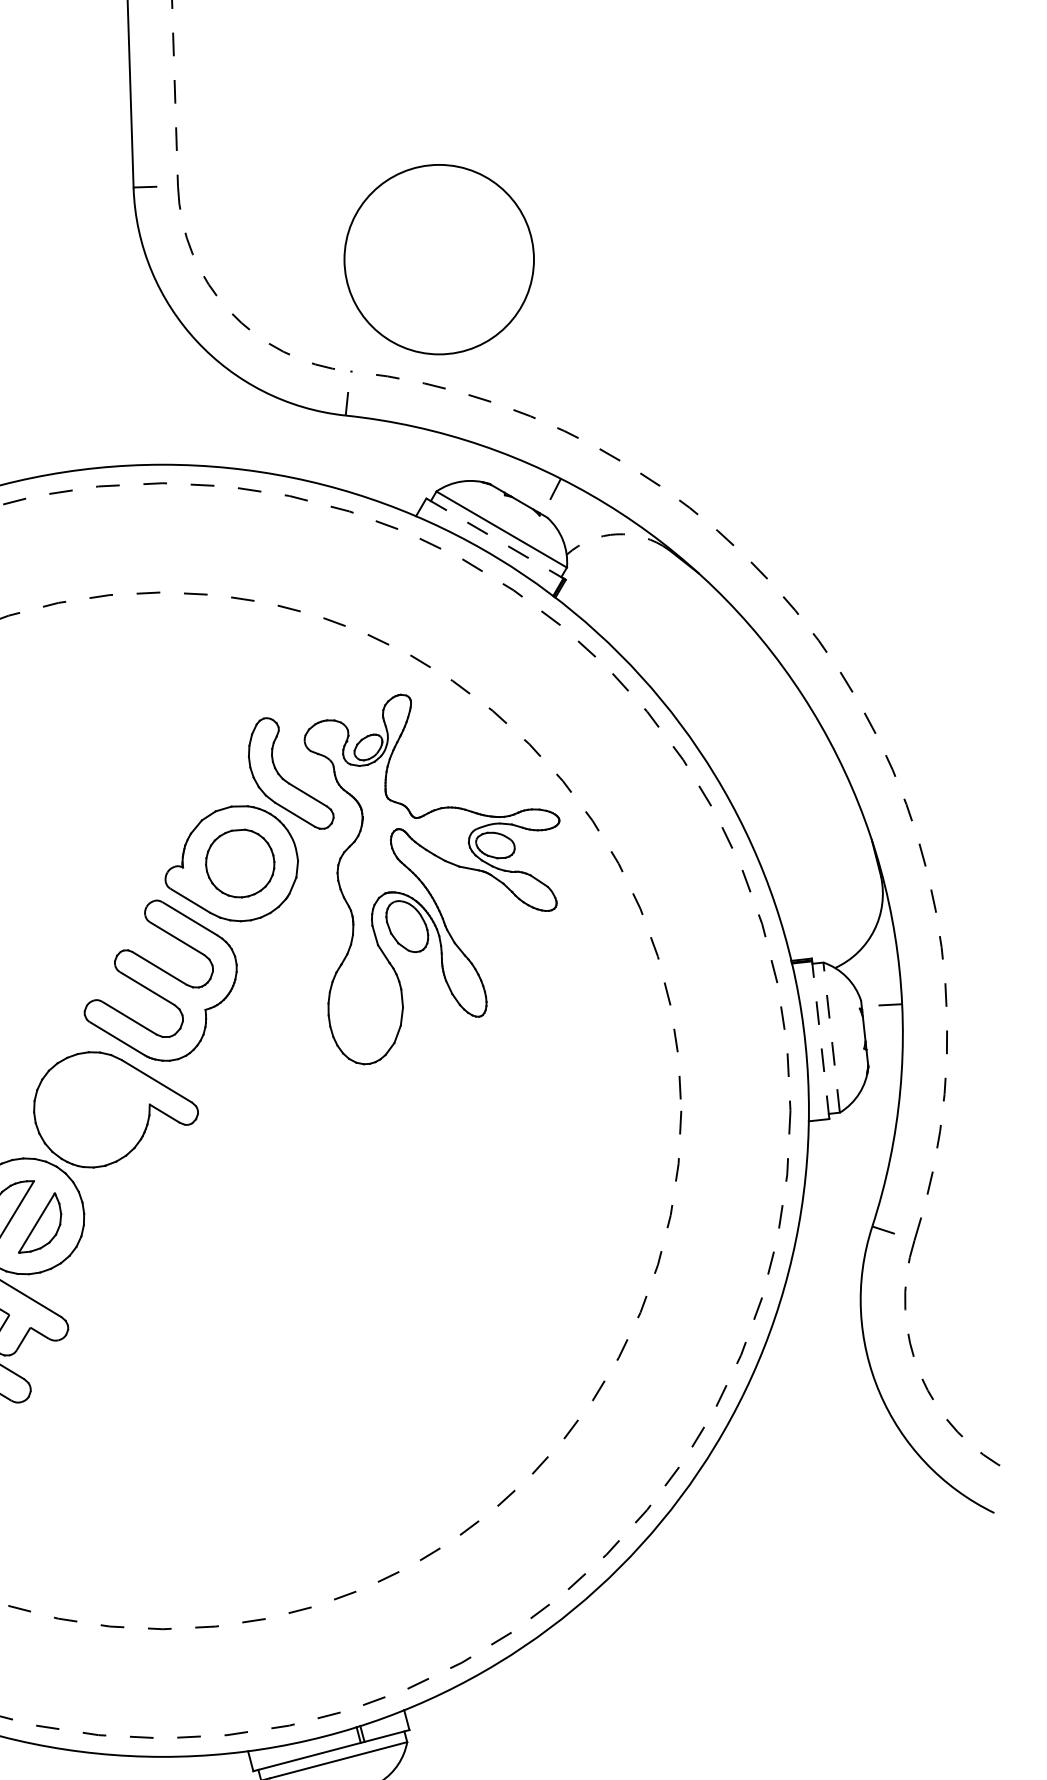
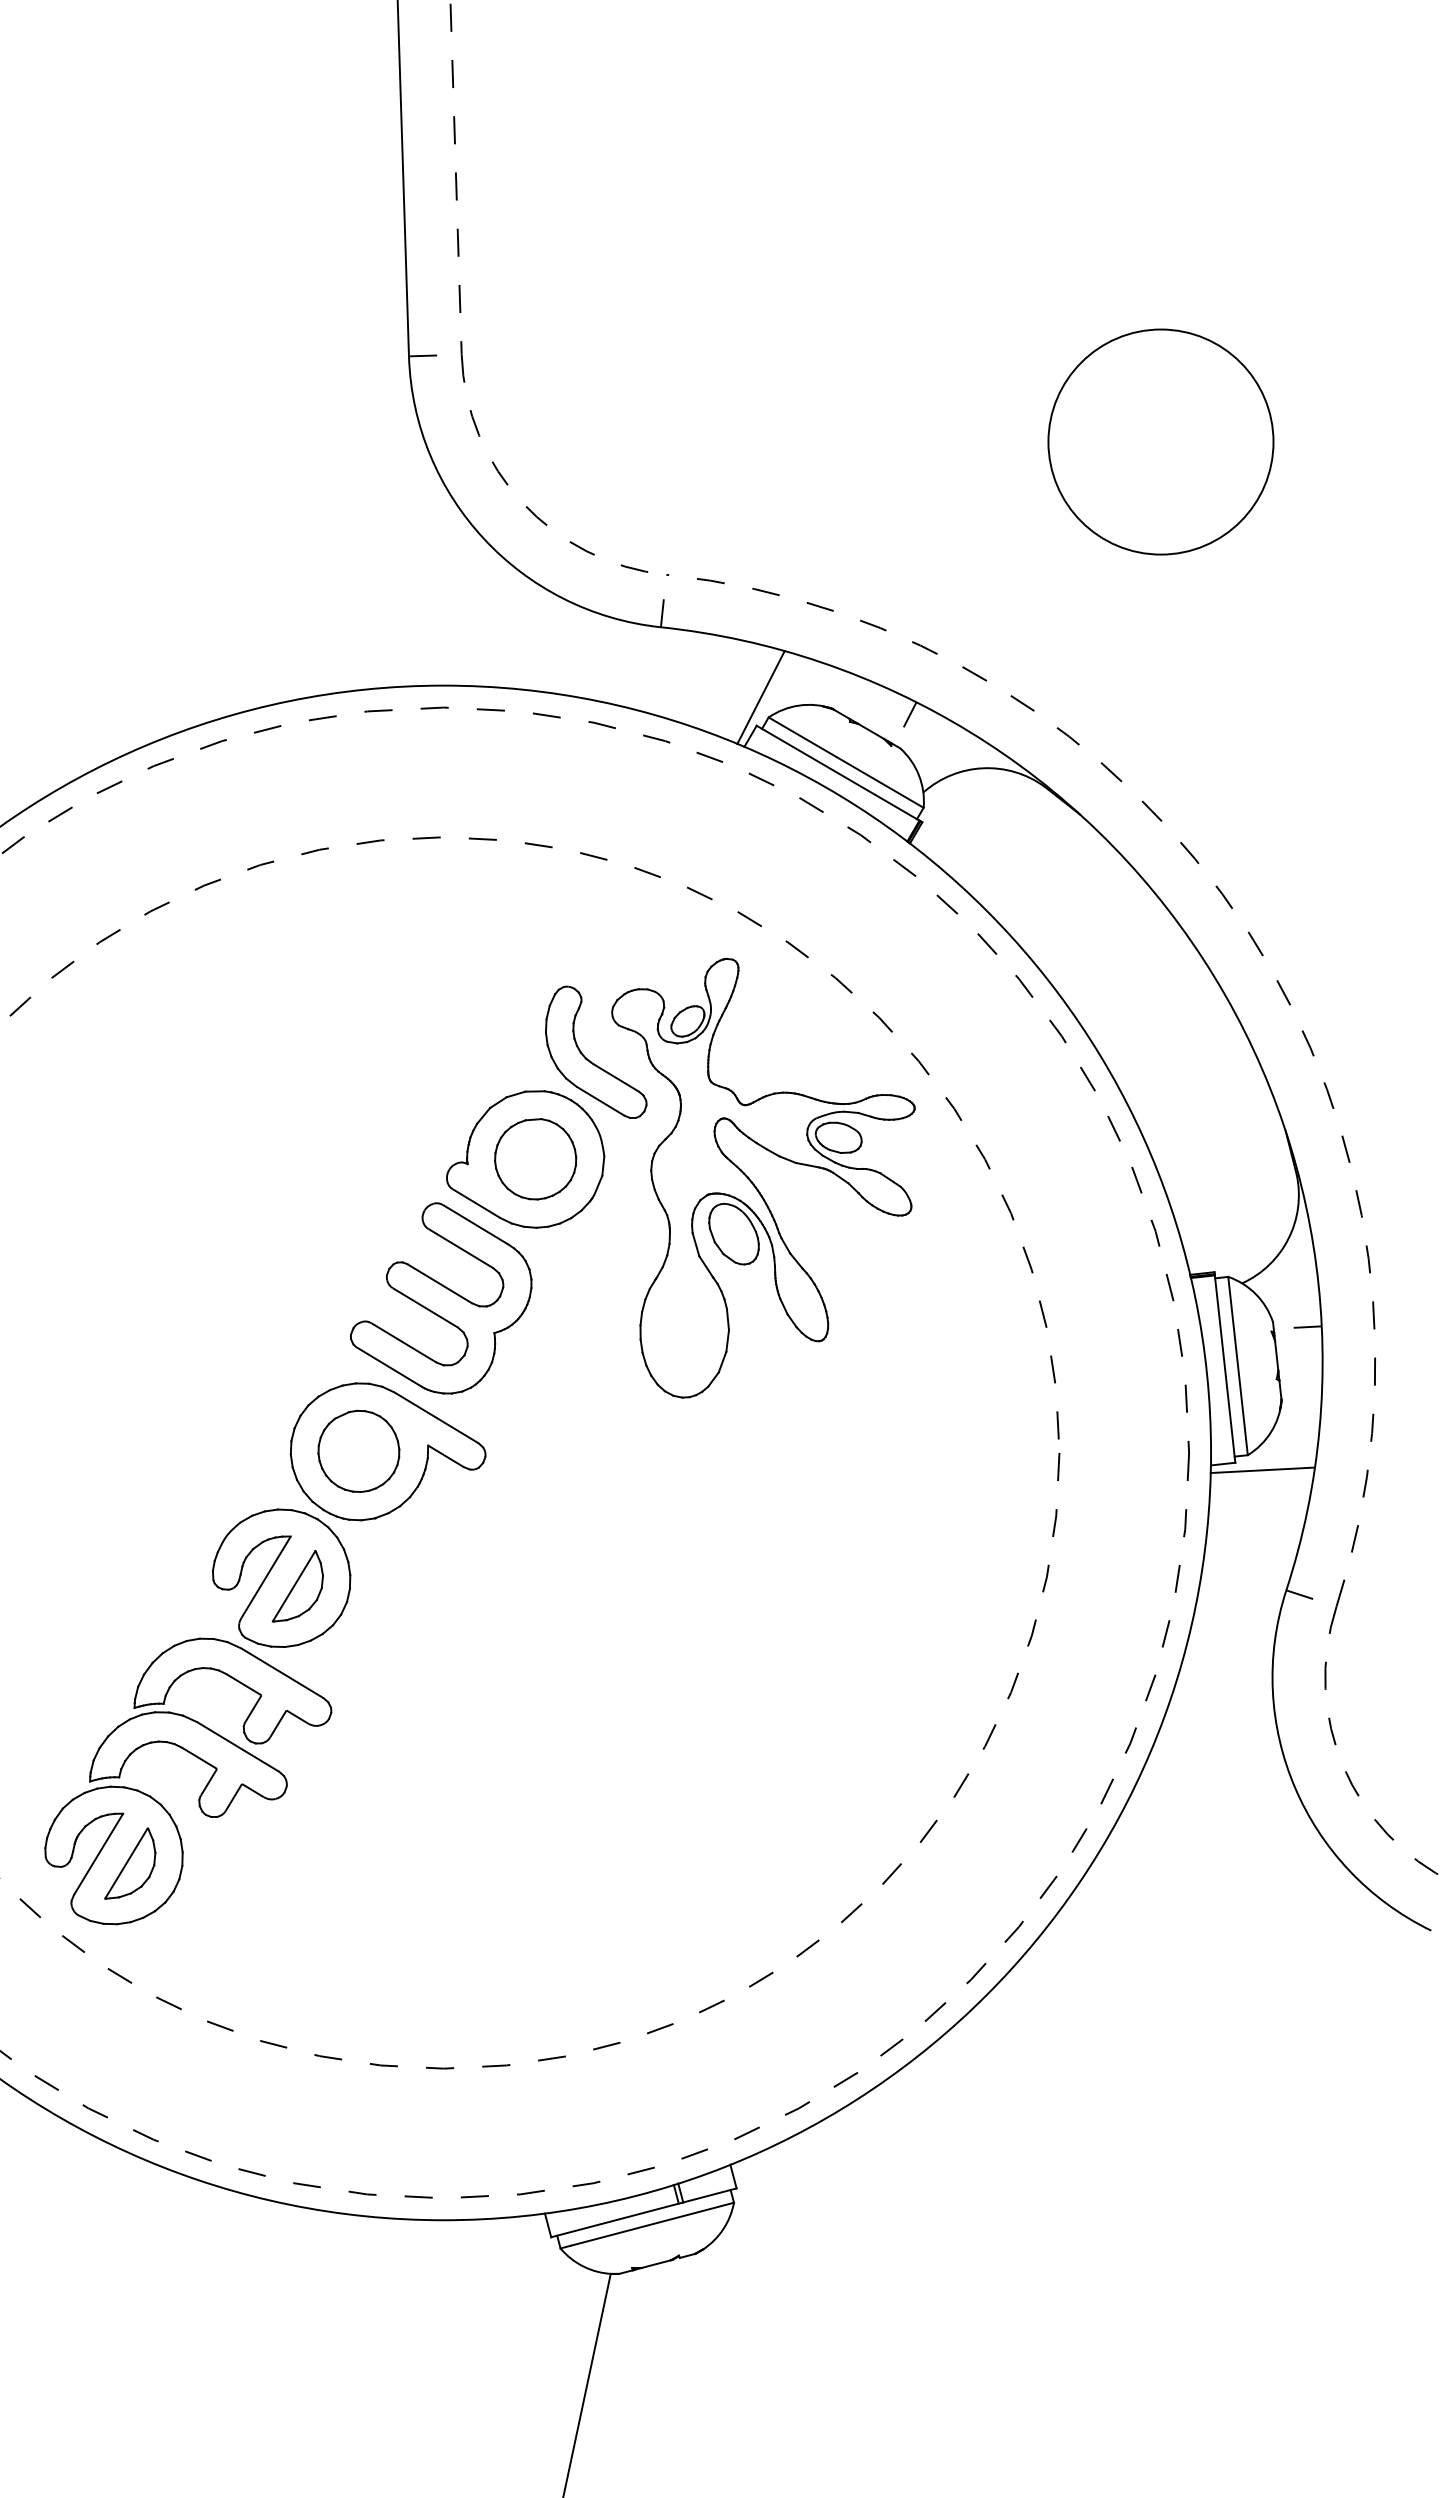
circle: (438, 259) -> (1160, 441), moved
line: (429, 474) -> (760, 697), added
arc: (617, 534) -> (983, 768), dashed -> solid
line: (495, 538) -> (838, 773), dashed -> solid
line: (832, 1038) -> (1238, 1366), dashed -> solid
line: (821, 1039) -> (1225, 1368), dashed -> solid
part: (91, 1108) -> (358, 1450), added
line: (852, 1125) -> (1262, 1470), added

